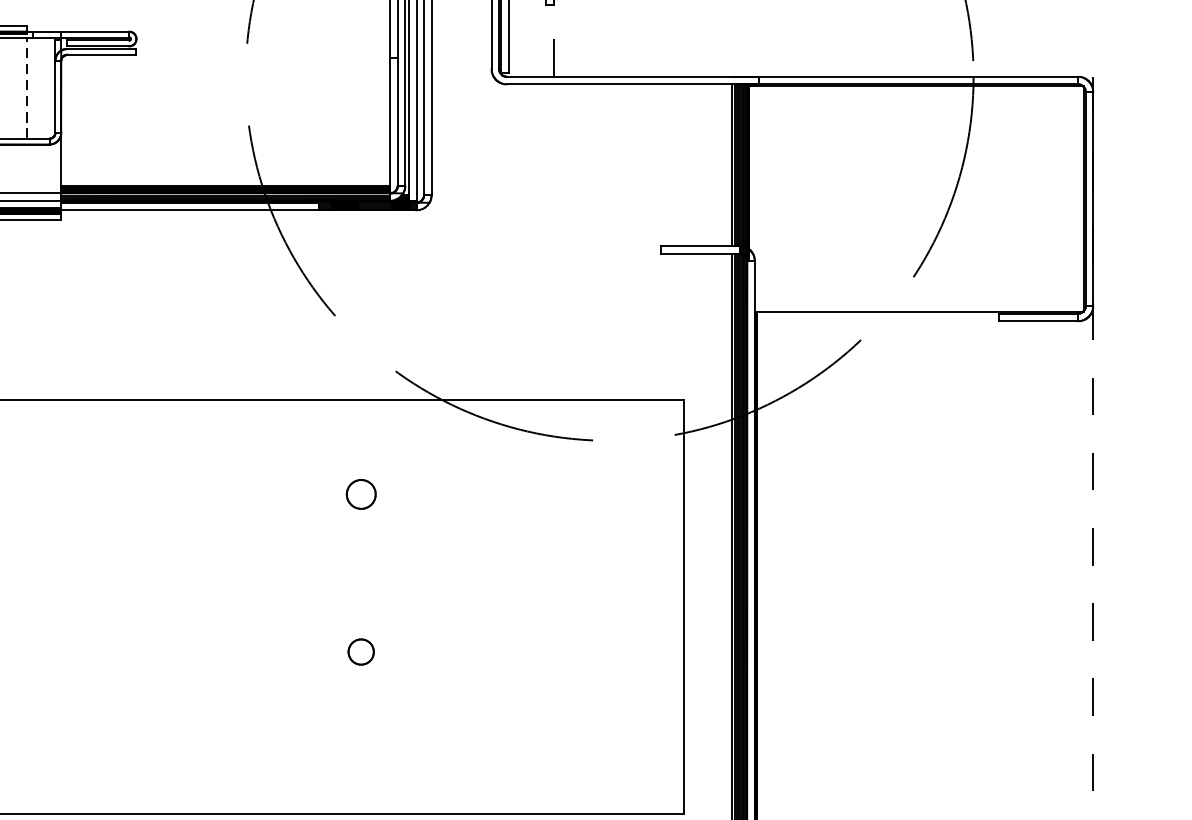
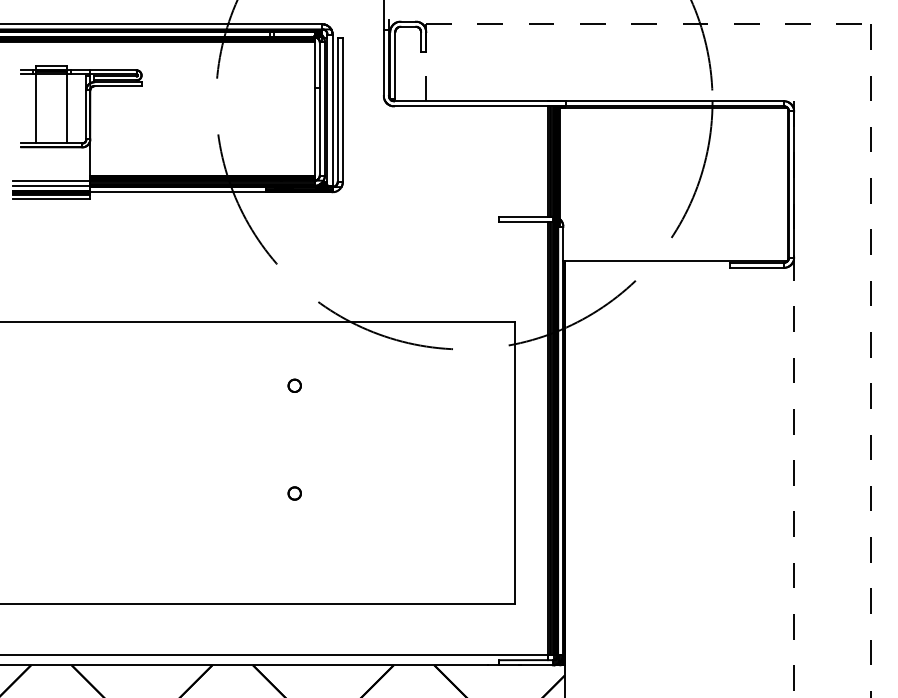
line: (27, 87) -> (67, 108), dashed -> solid
part: (360, 493) -> (294, 385), size x0.62
part: (360, 651) -> (294, 493), size x0.71

